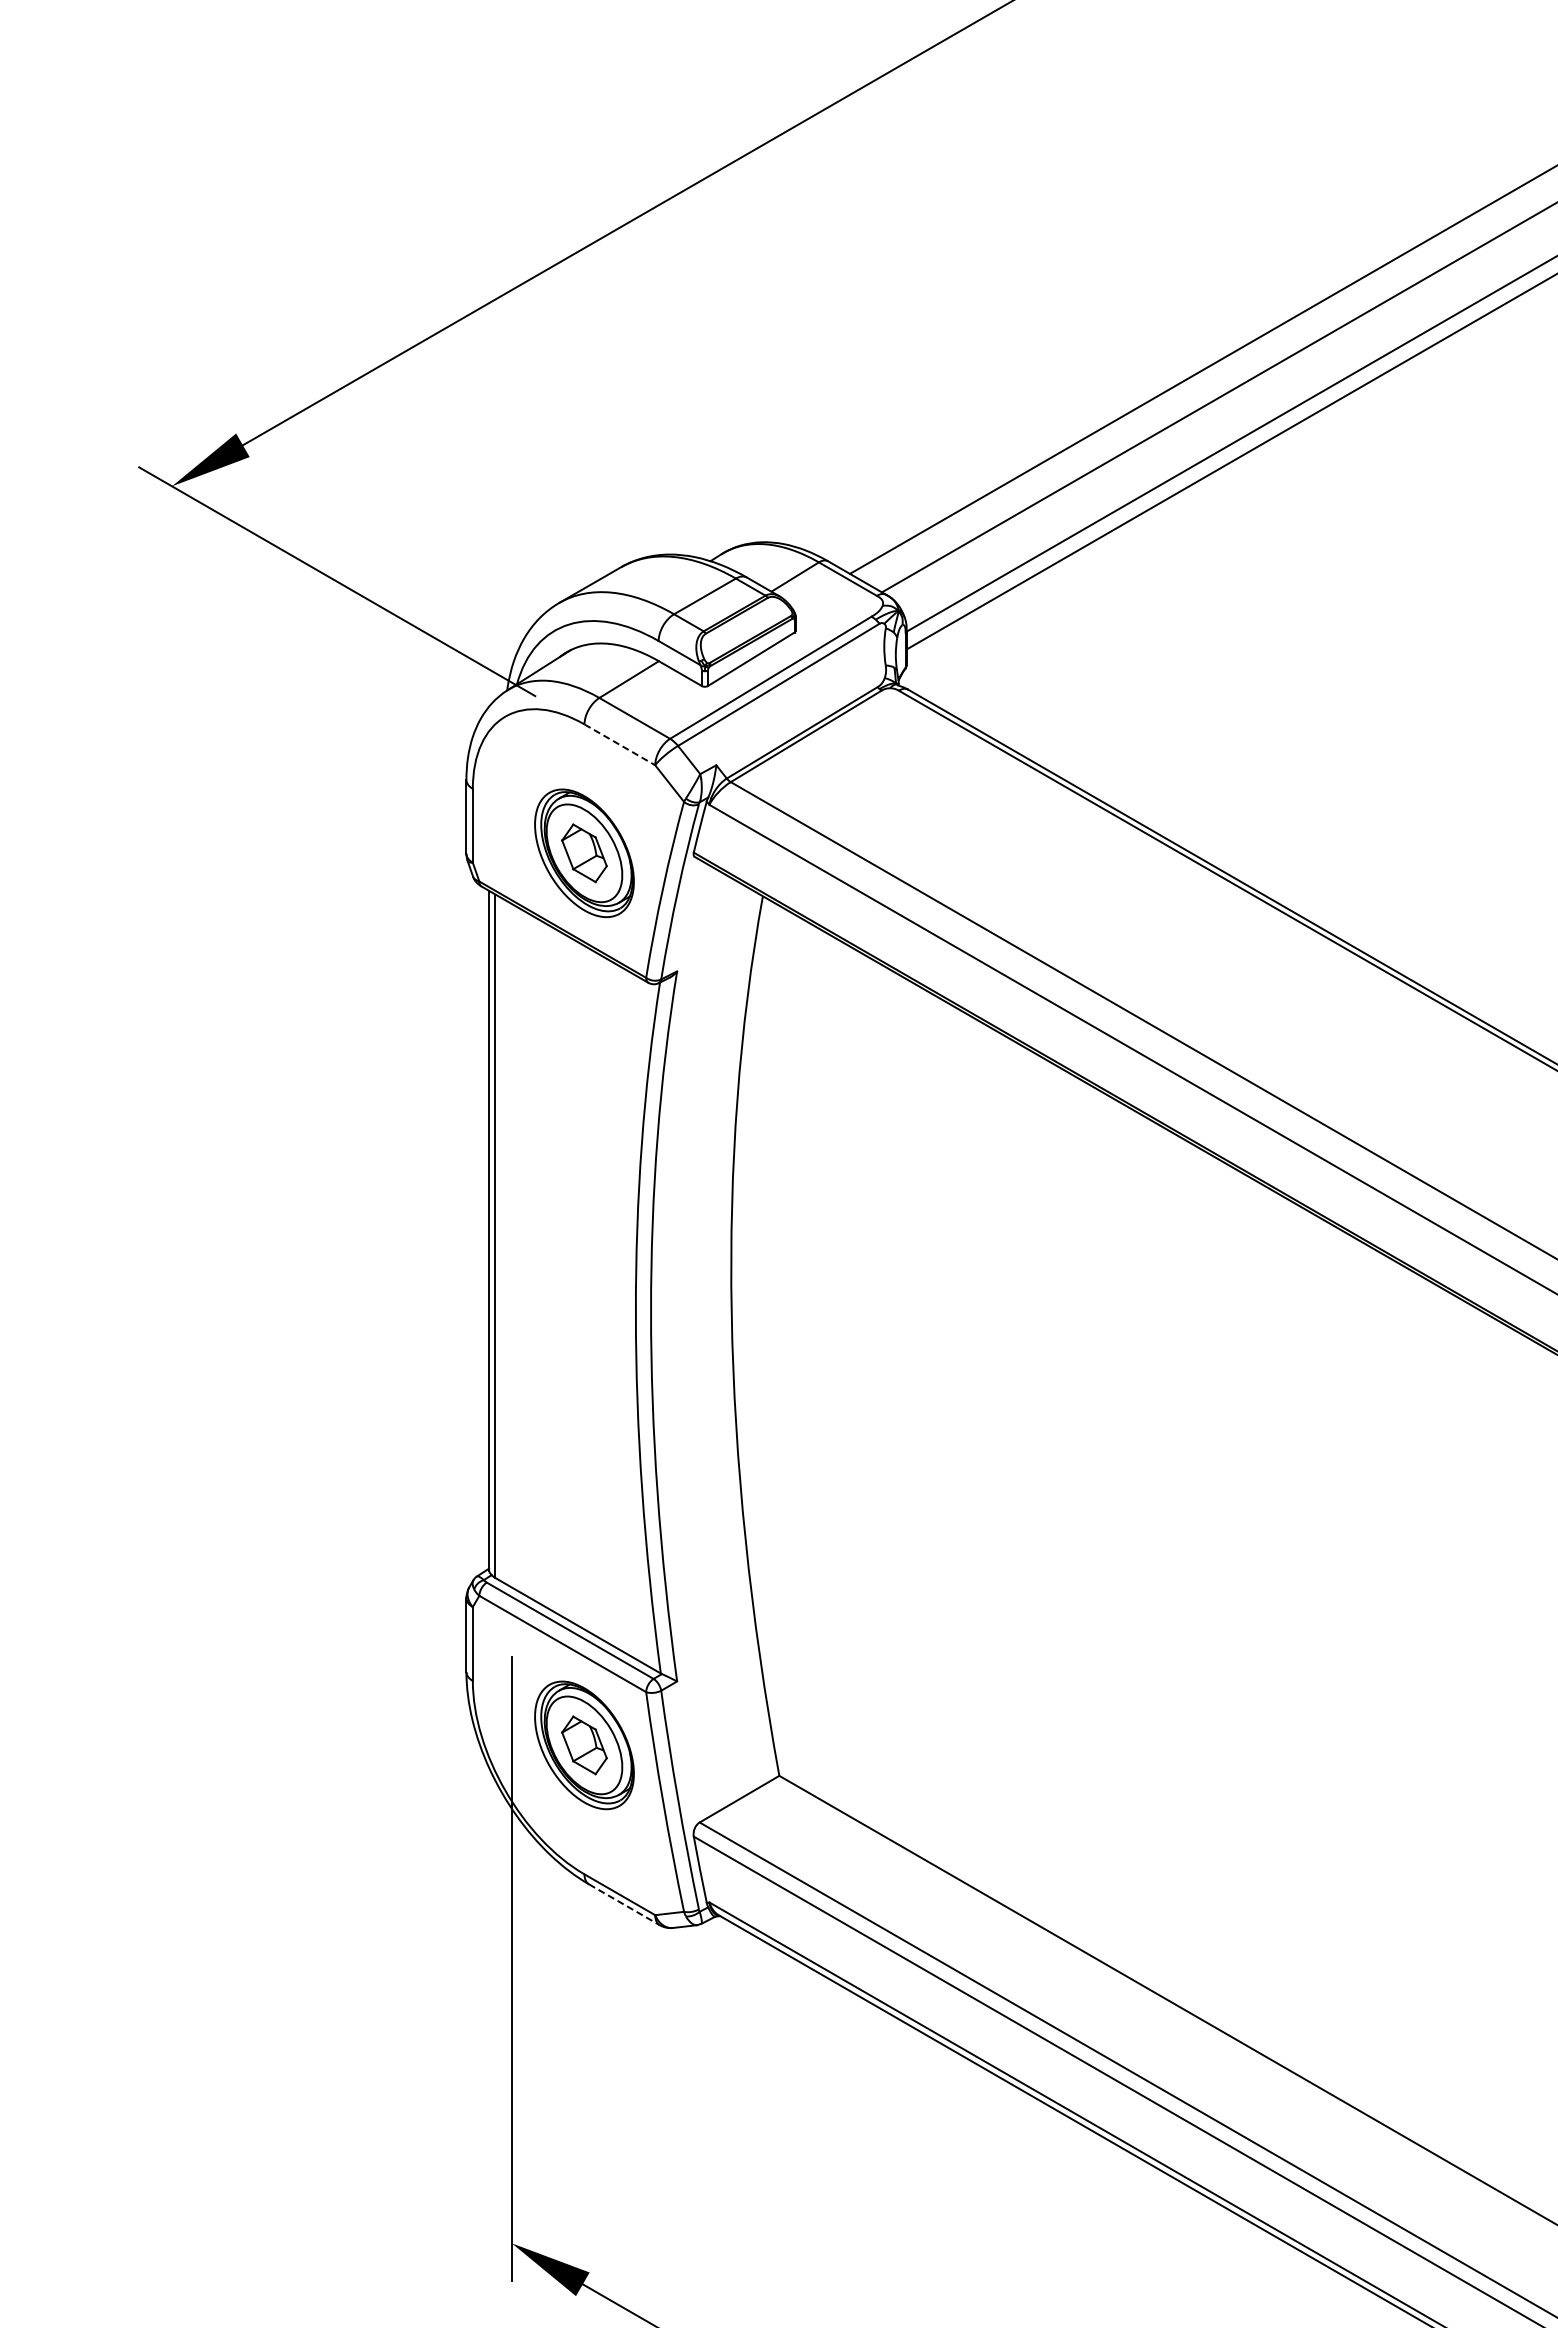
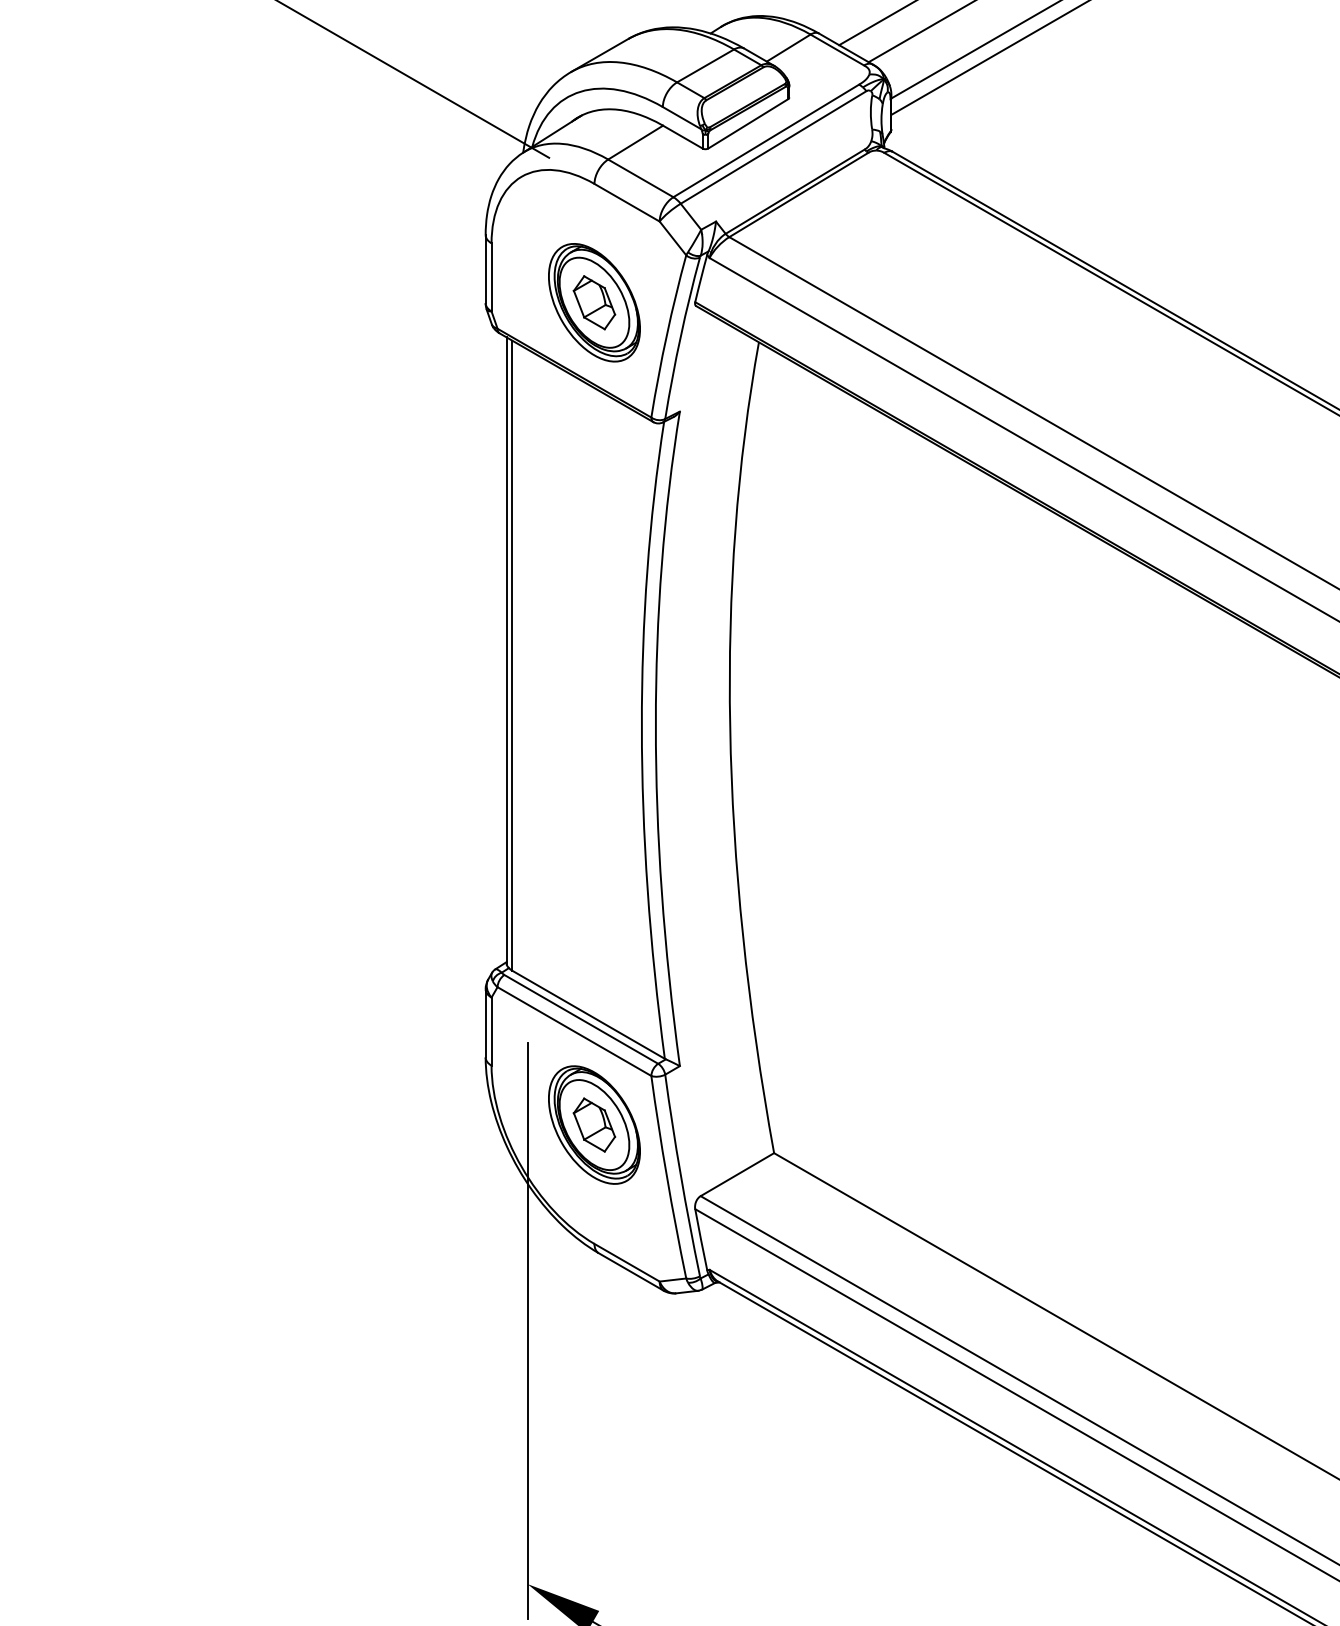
line: (619, 744) -> (626, 202), dashed -> solid
line: (624, 1904) -> (631, 1271), dashed -> solid

